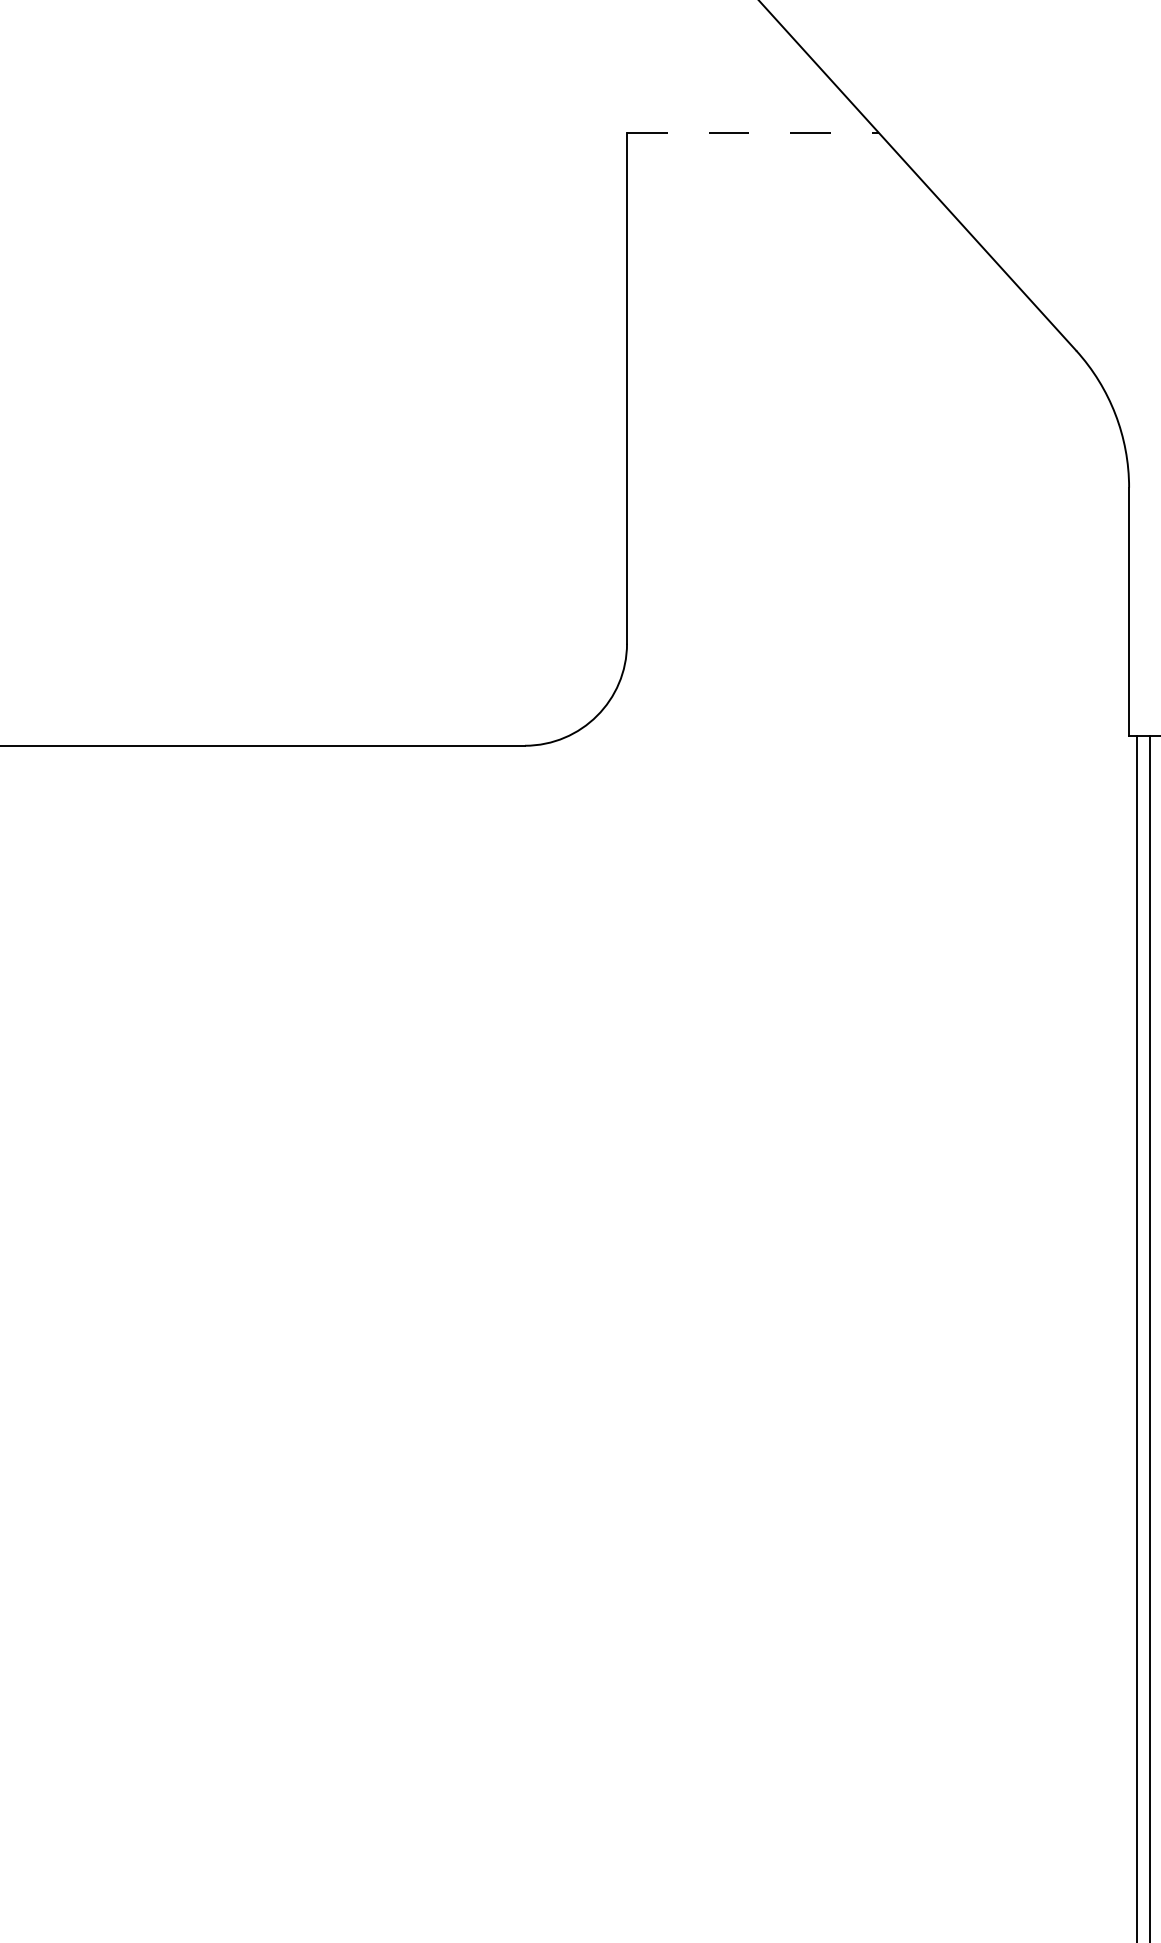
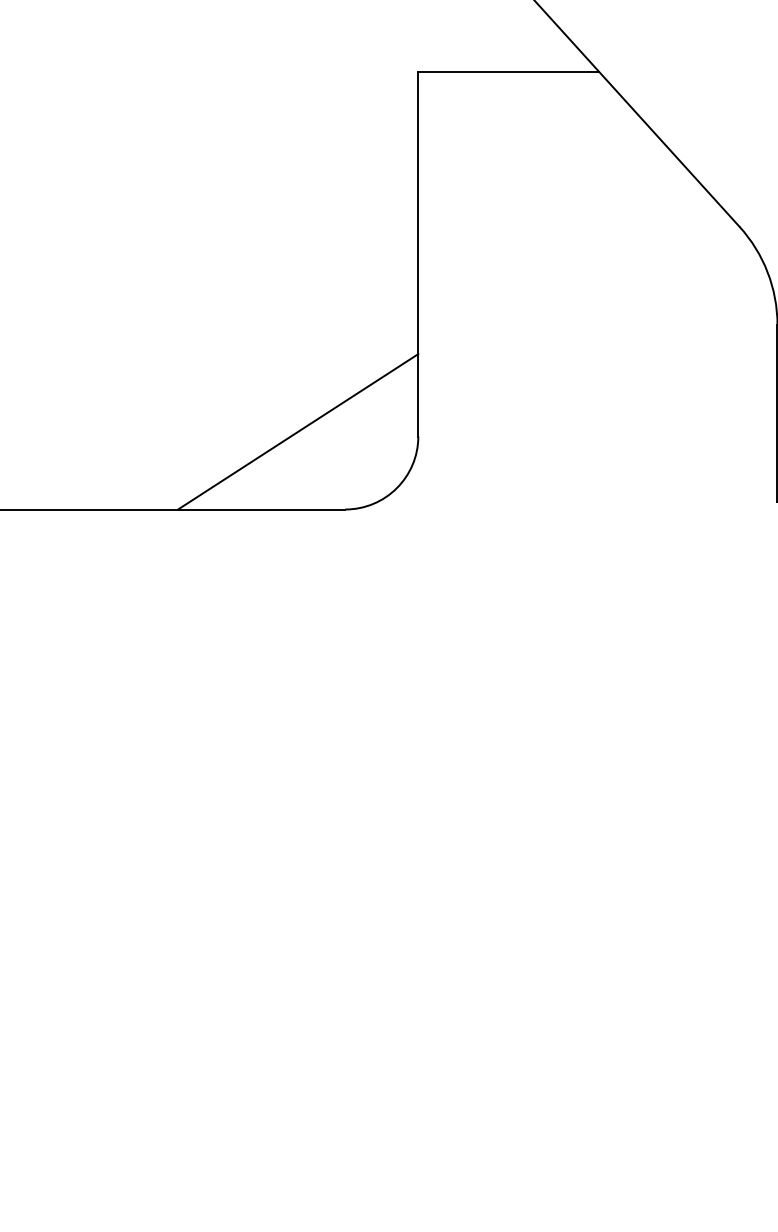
line: (753, 133) -> (508, 71), dashed -> solid
line: (459, 636) -> (298, 431), added

